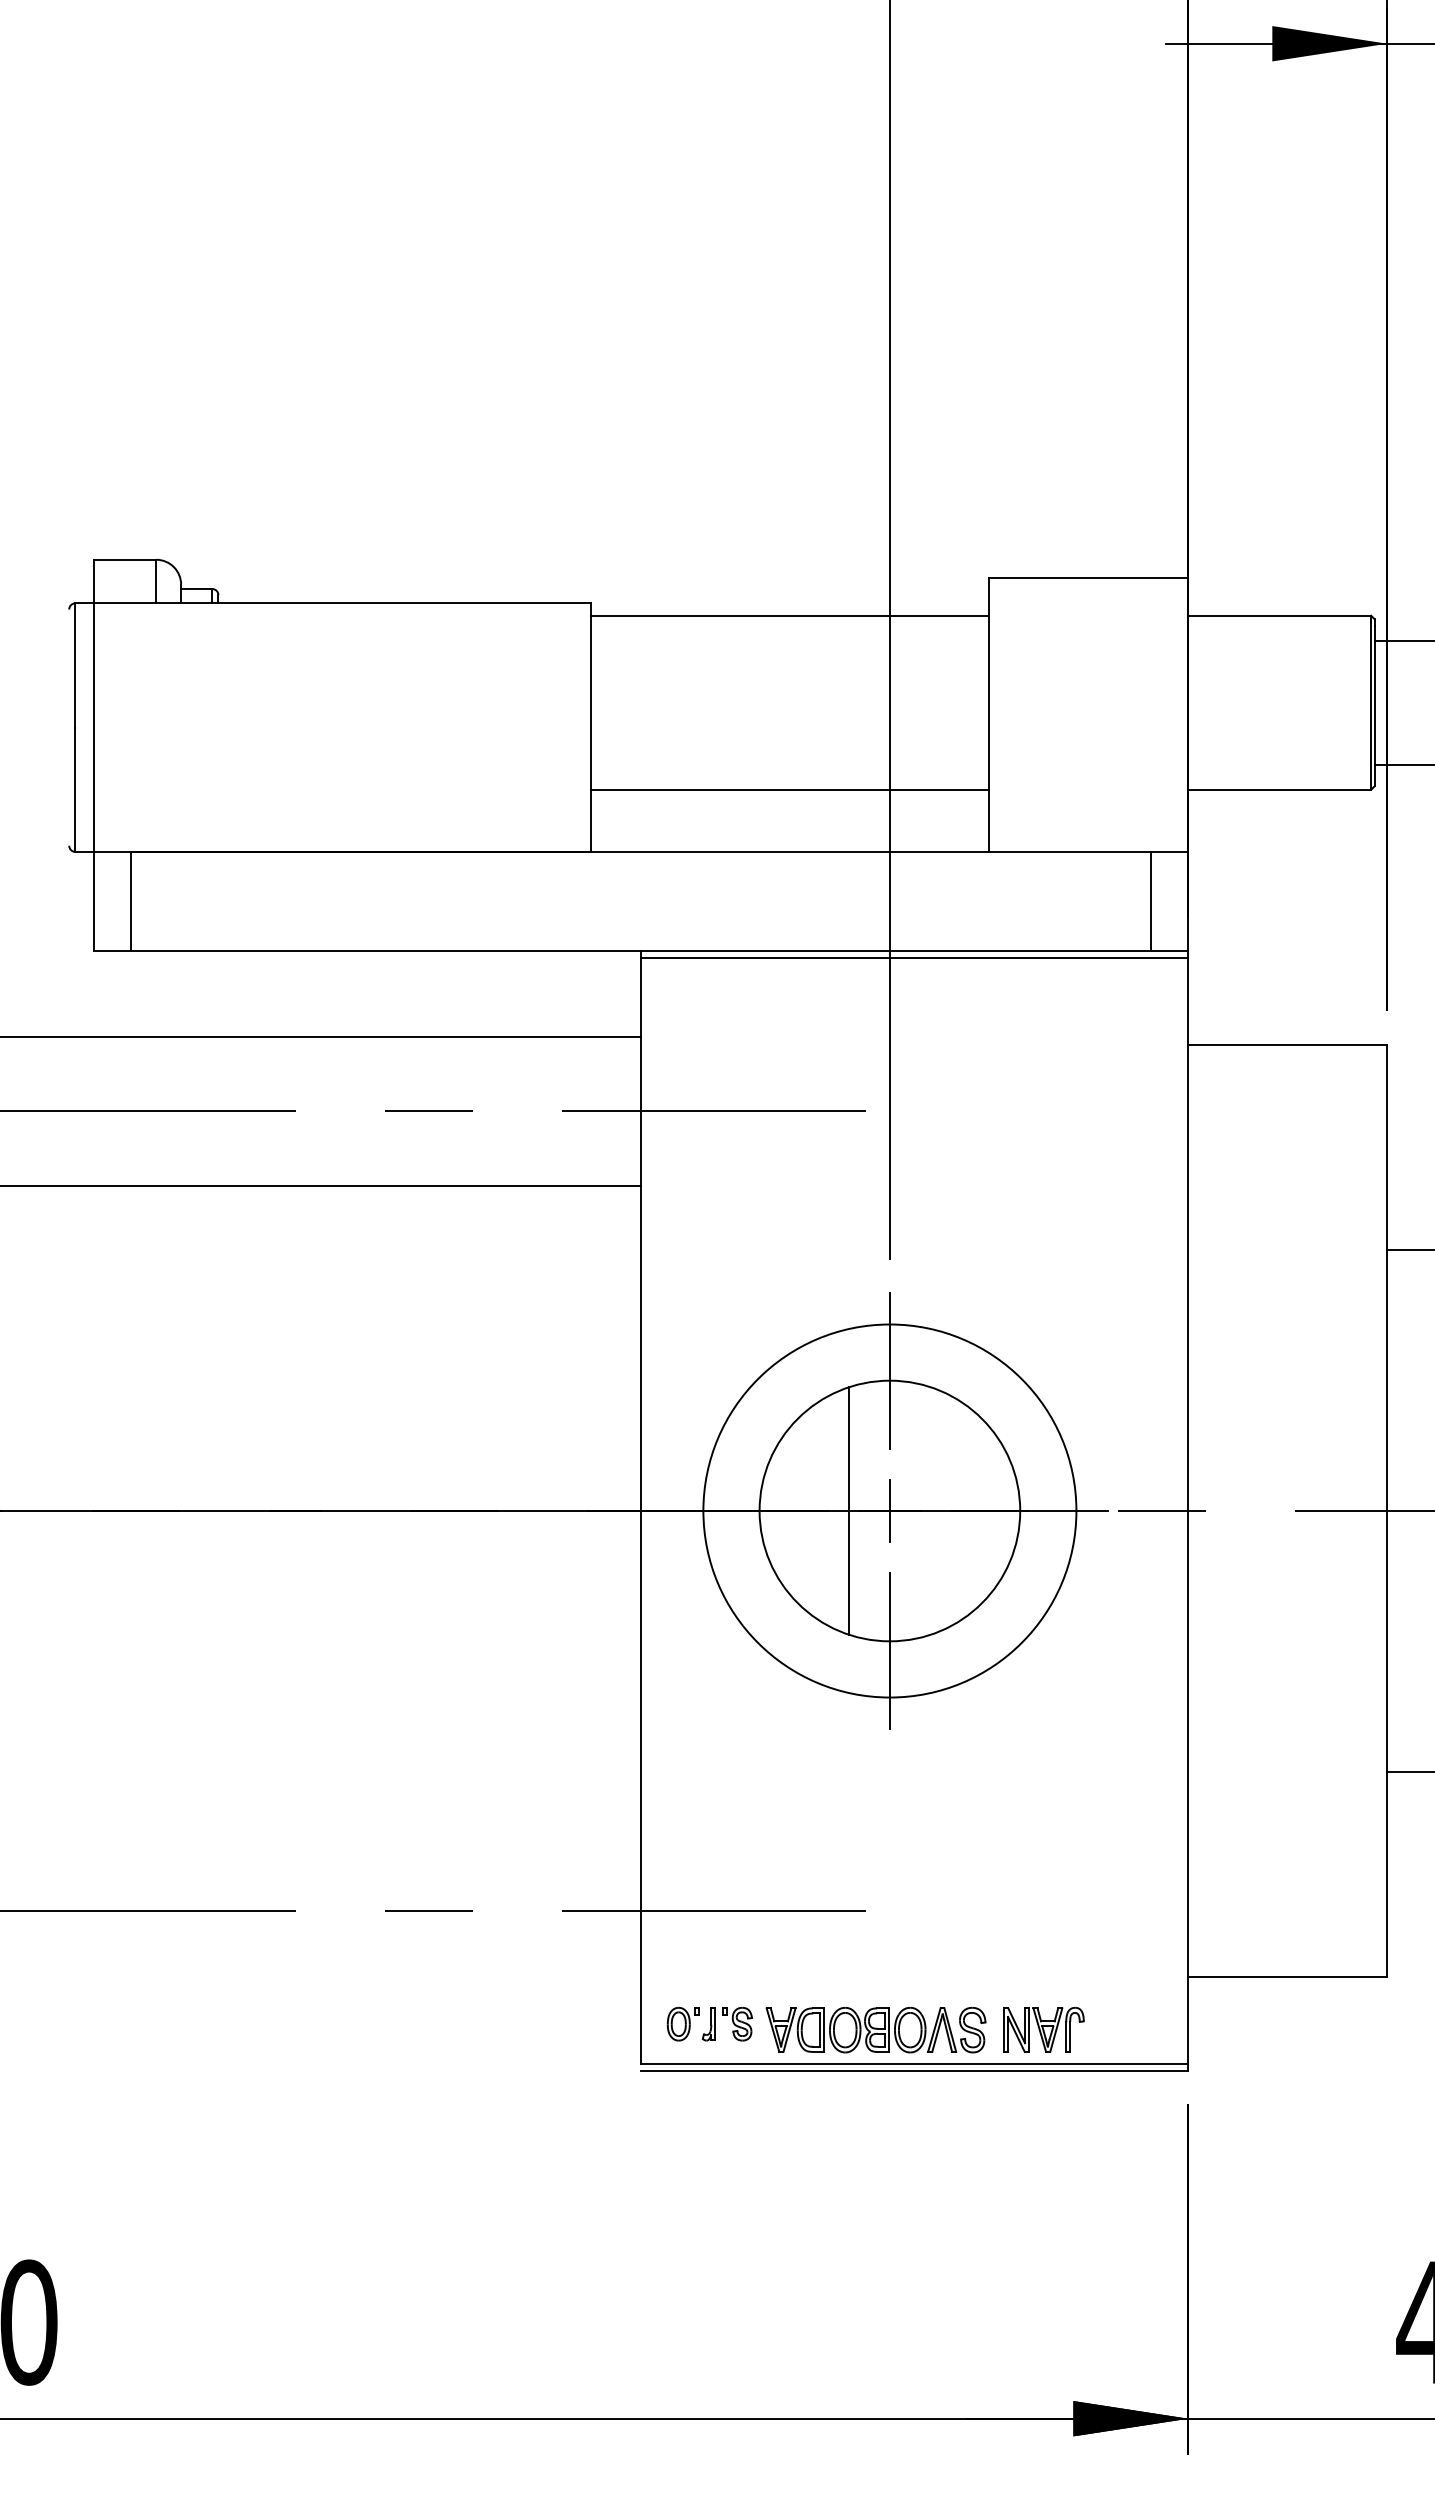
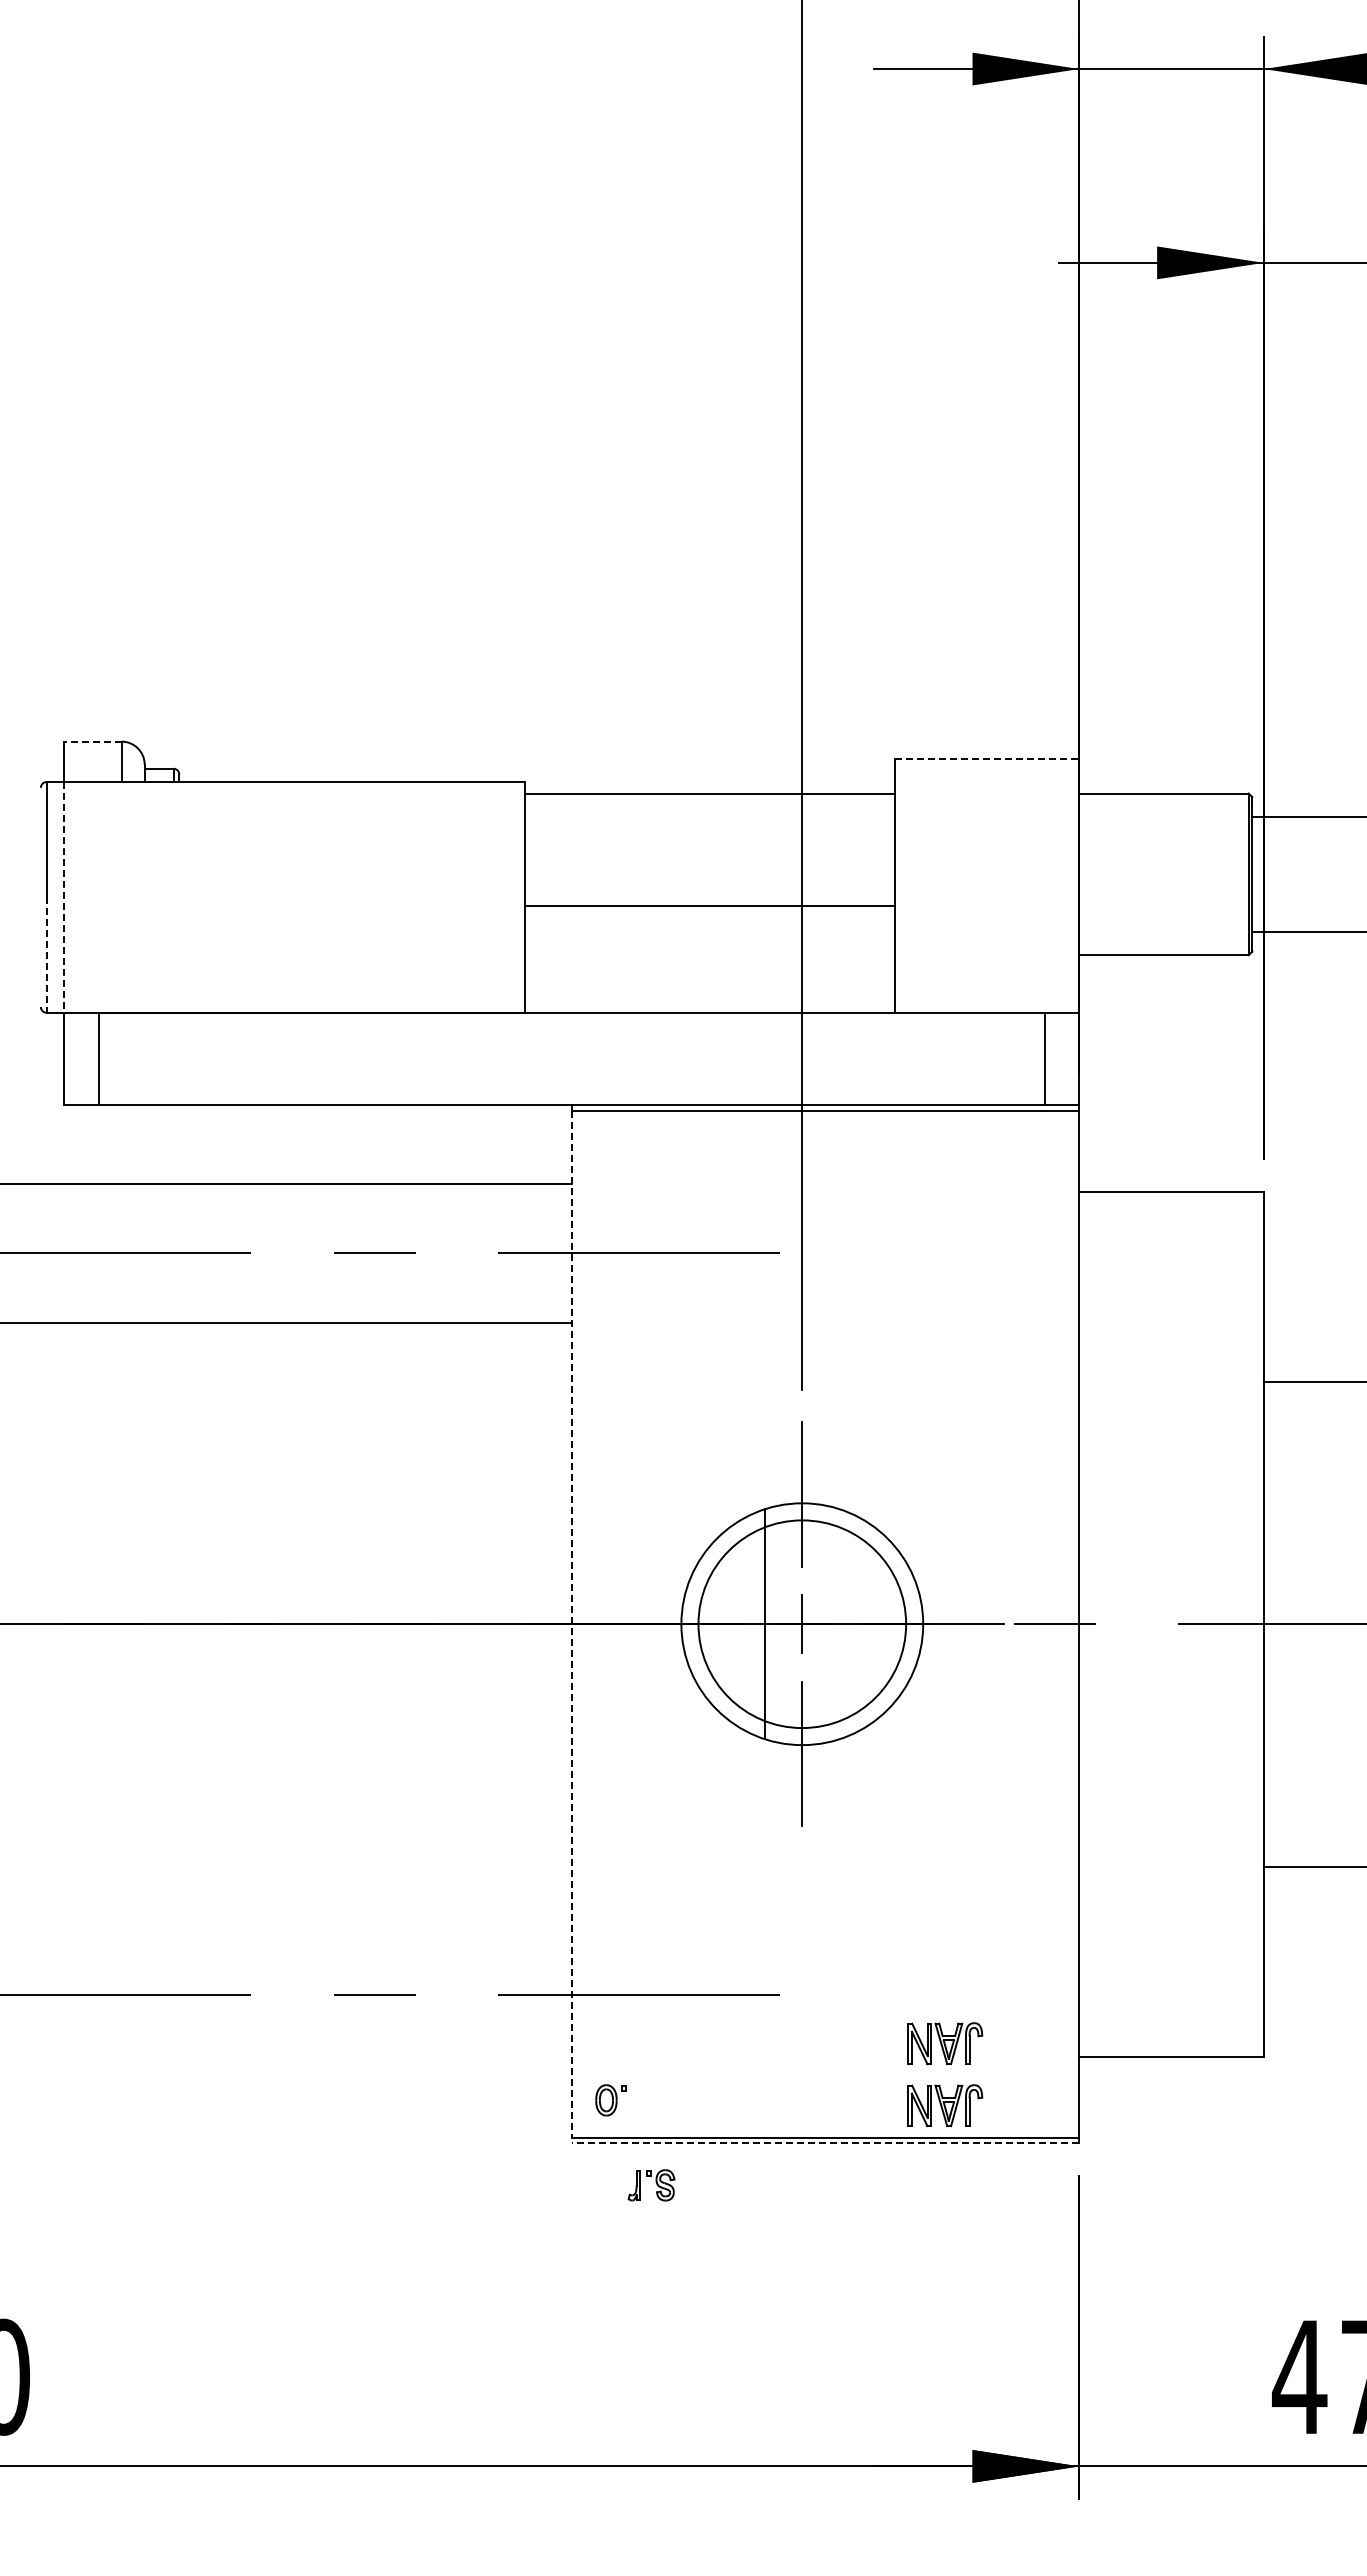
line: (124, 559) -> (92, 741), solid -> dashed
line: (1089, 577) -> (987, 758), solid -> dashed
line: (93, 727) -> (63, 897), solid -> dashed
line: (75, 790) -> (46, 955), solid -> dashed
line: (789, 790) -> (709, 906), moved
line: (641, 1511) -> (571, 1624), solid -> dashed
circle: (890, 1511) -> (802, 1624), size x0.6
part: (1044, 1962) -> (945, 2043), added
part: (727, 2024) -> (651, 2185), moved
part: (876, 2029) -> (789, 2105), removed
line: (914, 2070) -> (825, 2143), solid -> dashed

